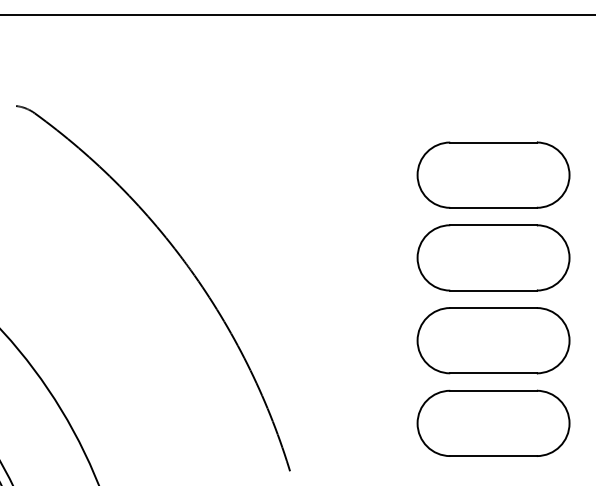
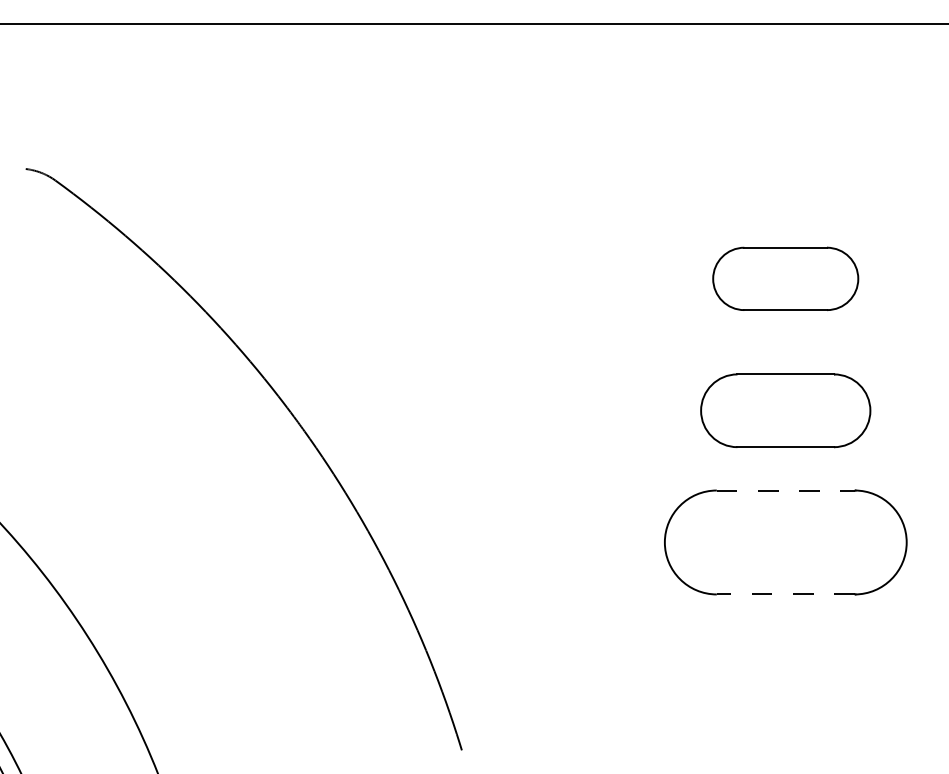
part: (493, 174) -> (785, 277), size x0.6
part: (493, 257) -> (785, 410), size x0.7
line: (494, 308) -> (787, 491), solid -> dashed
line: (493, 373) -> (785, 594), solid -> dashed
part: (493, 422) -> (785, 672), removed

